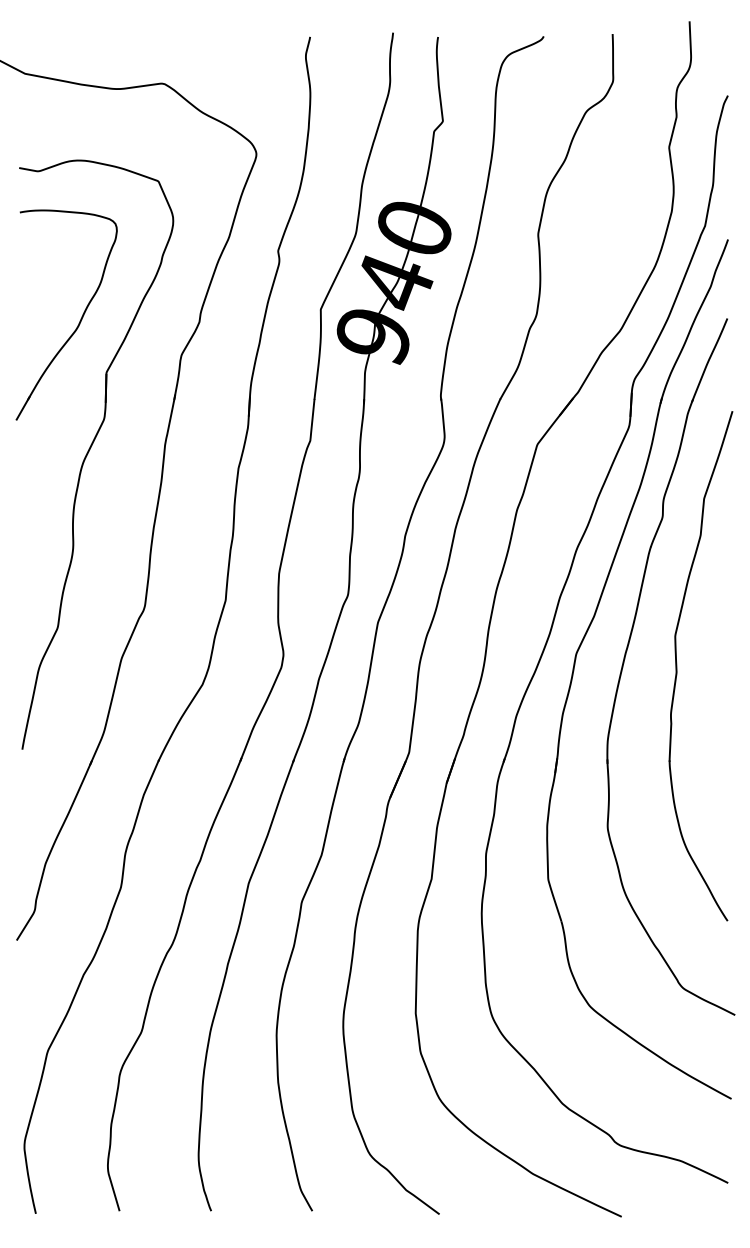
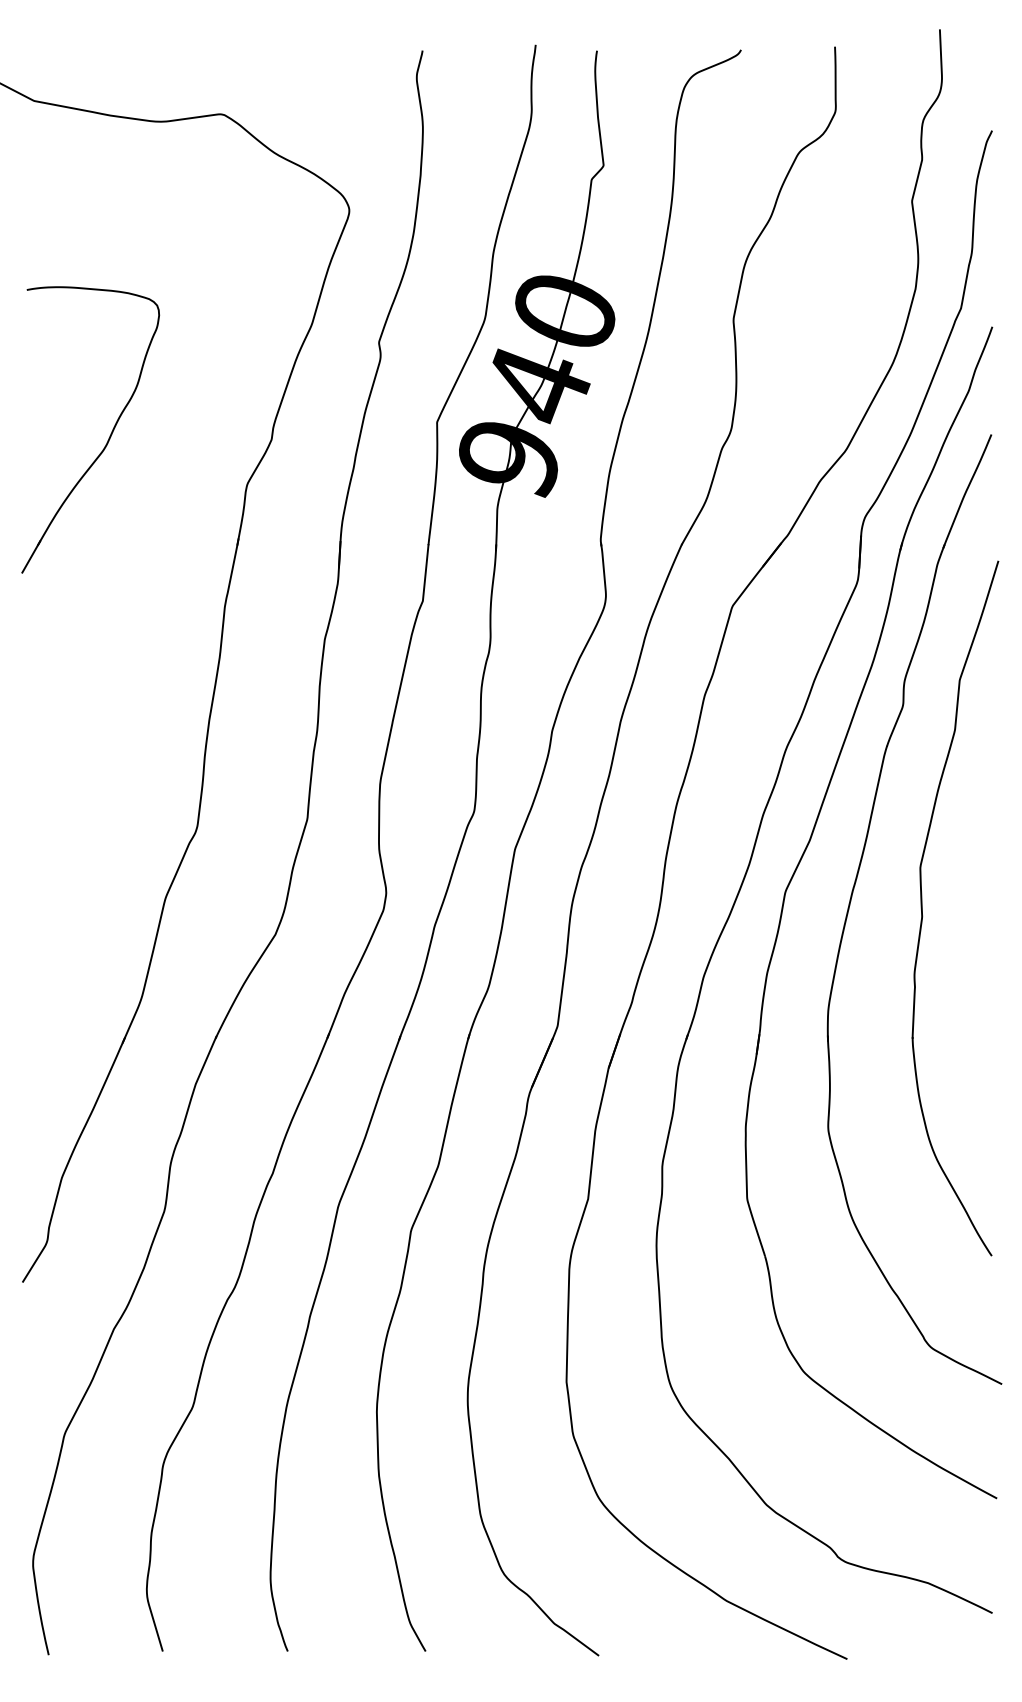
part: (89, 451) -> (121, 616), removed

